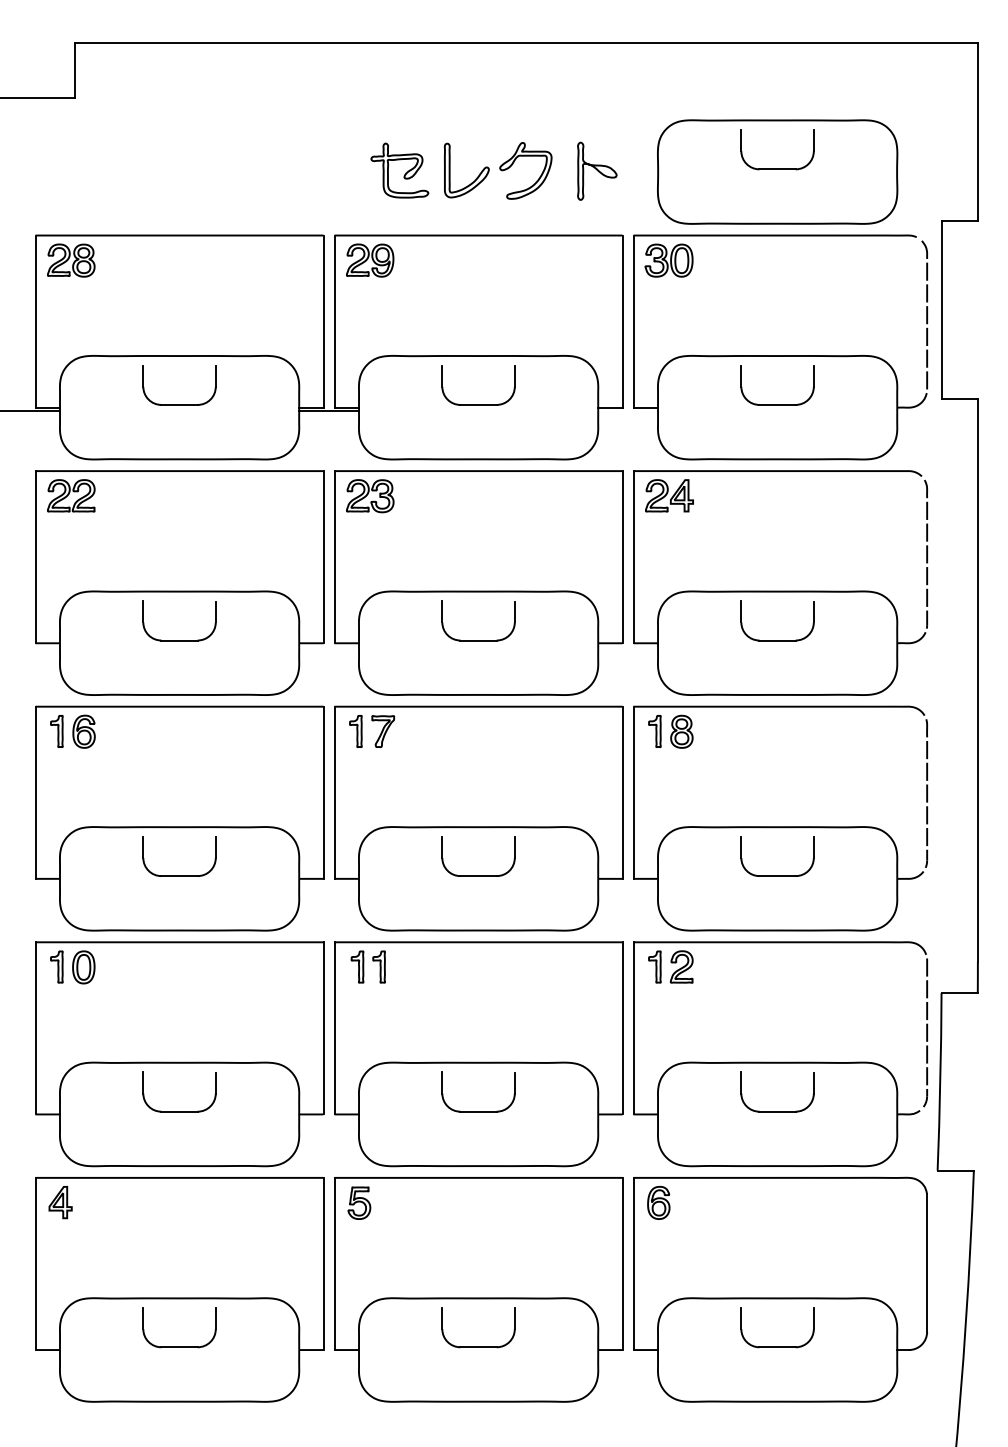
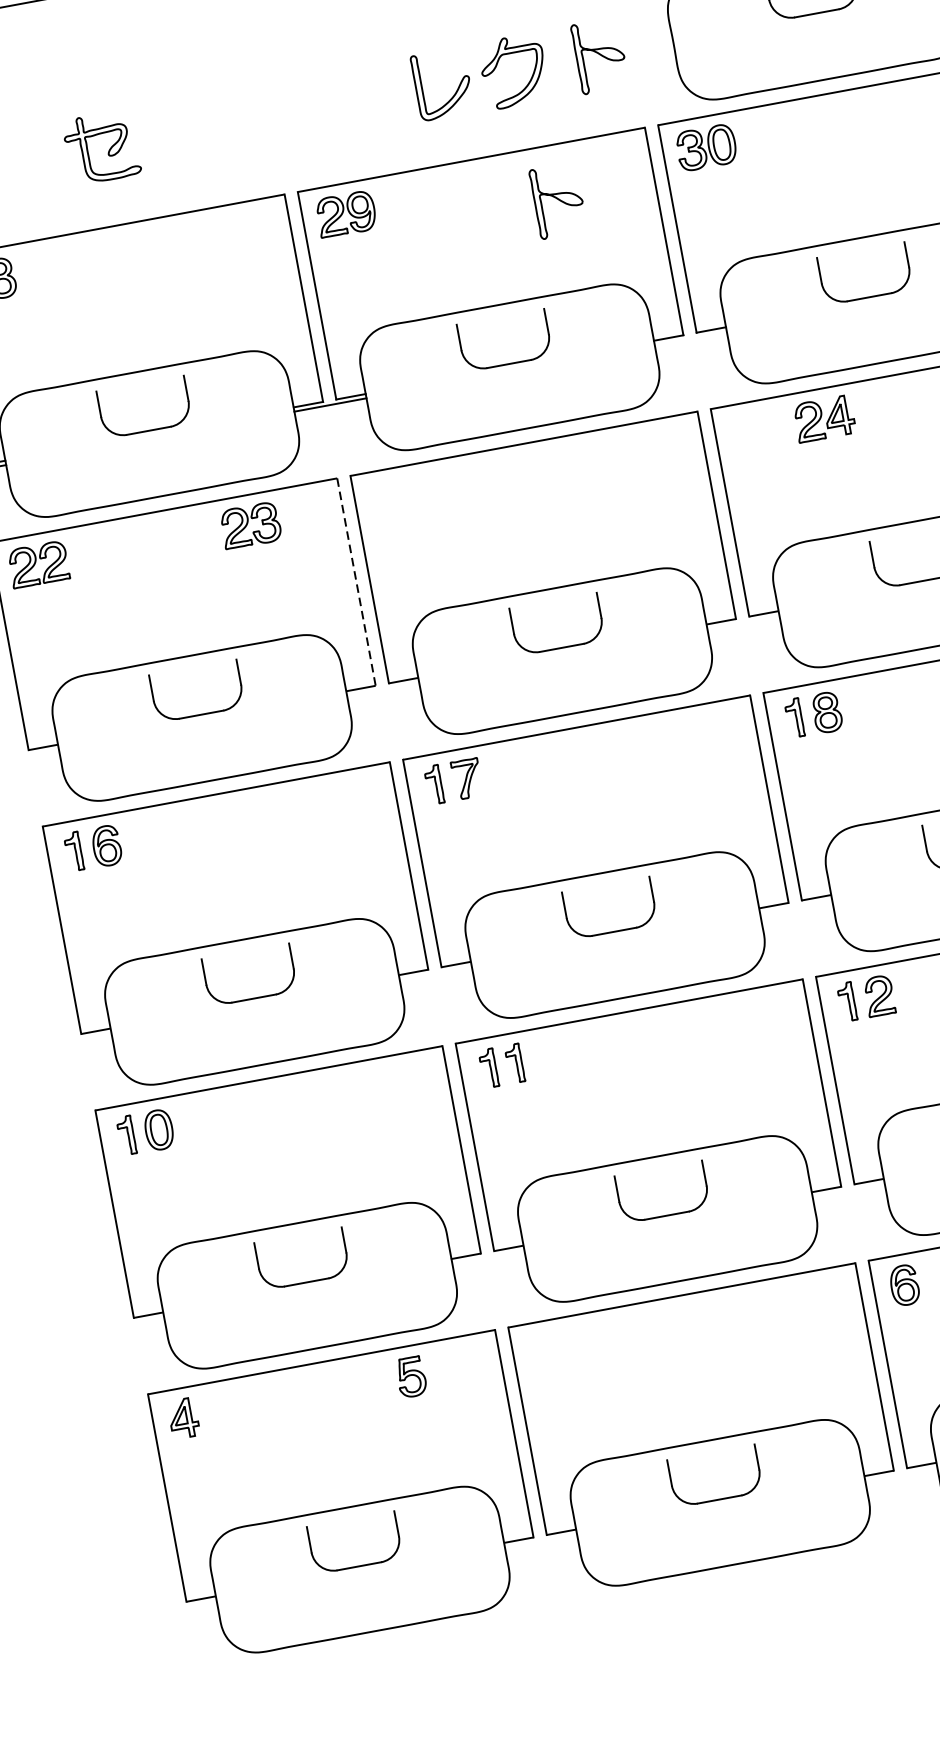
part: (405, 172) -> (108, 148), moved
part: (542, 280) -> (558, 199), added
part: (669, 495) -> (824, 418), moved
part: (370, 496) -> (251, 525), moved
line: (323, 557) -> (356, 582), solid -> dashed
part: (359, 1202) -> (411, 1376), moved

